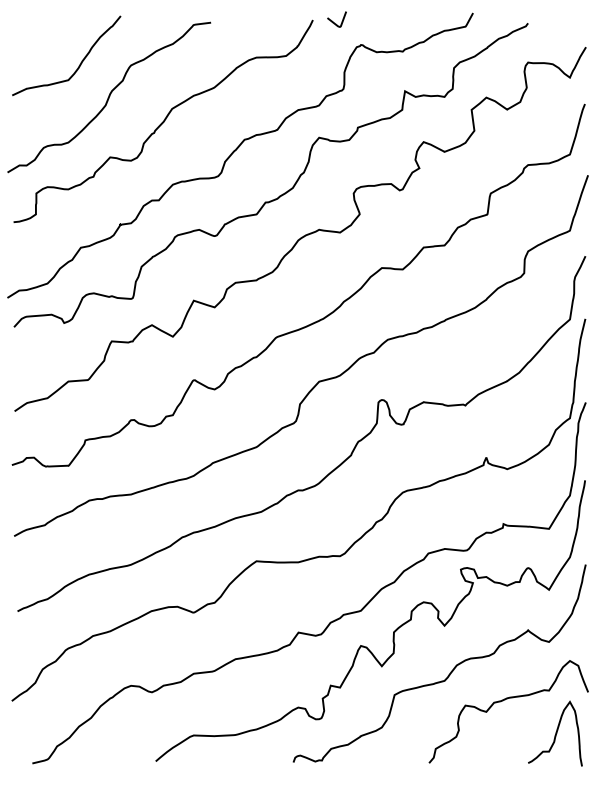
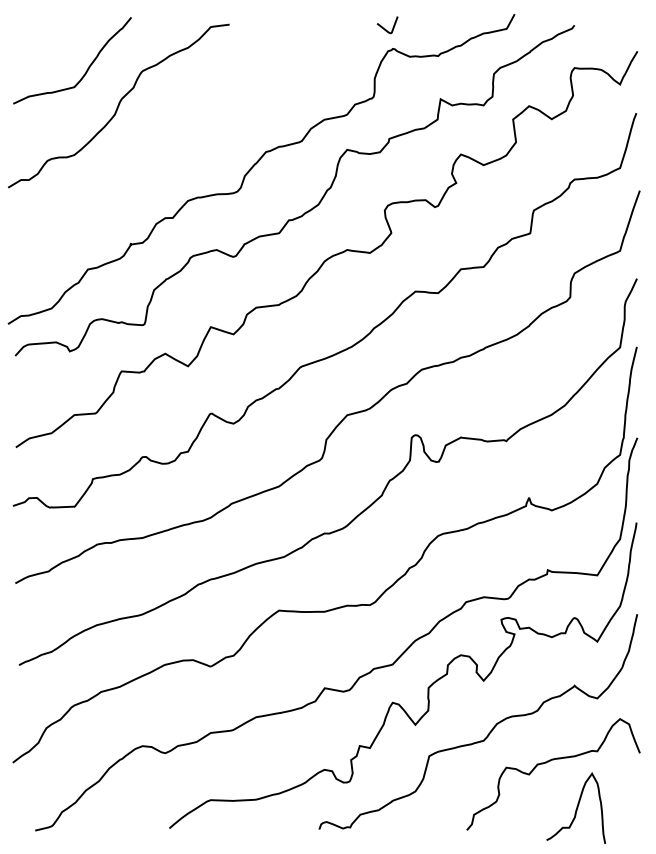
curve: (335, 22) -> (385, 28), moved
curve: (163, 120) -> (177, 131), removed
curve: (555, 733) -> (576, 807), moved

